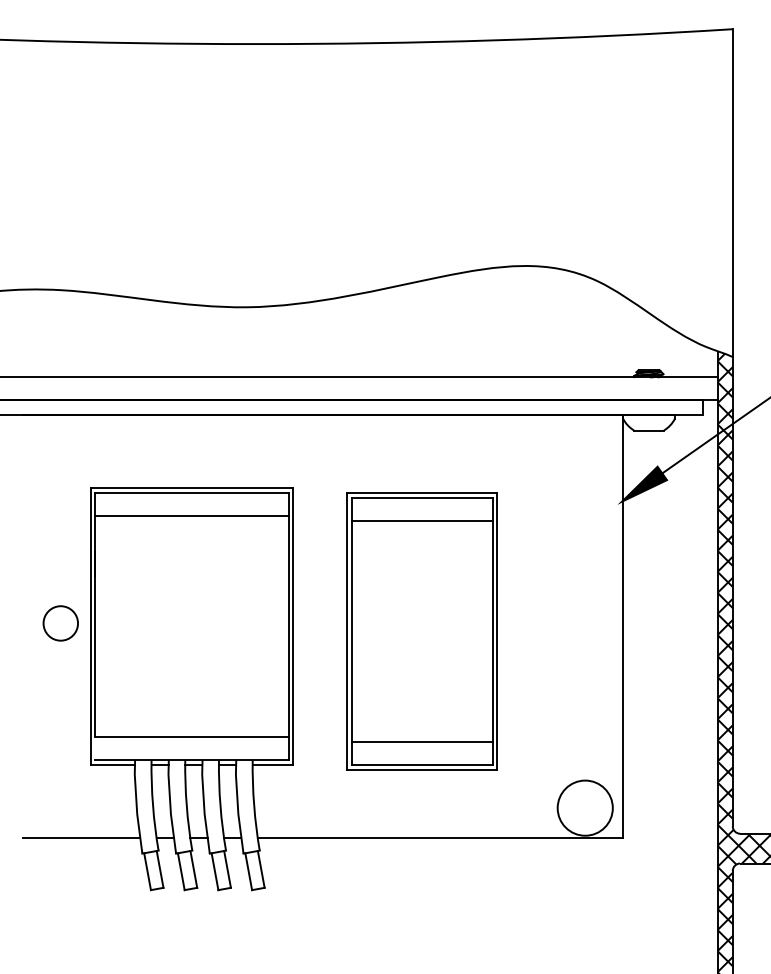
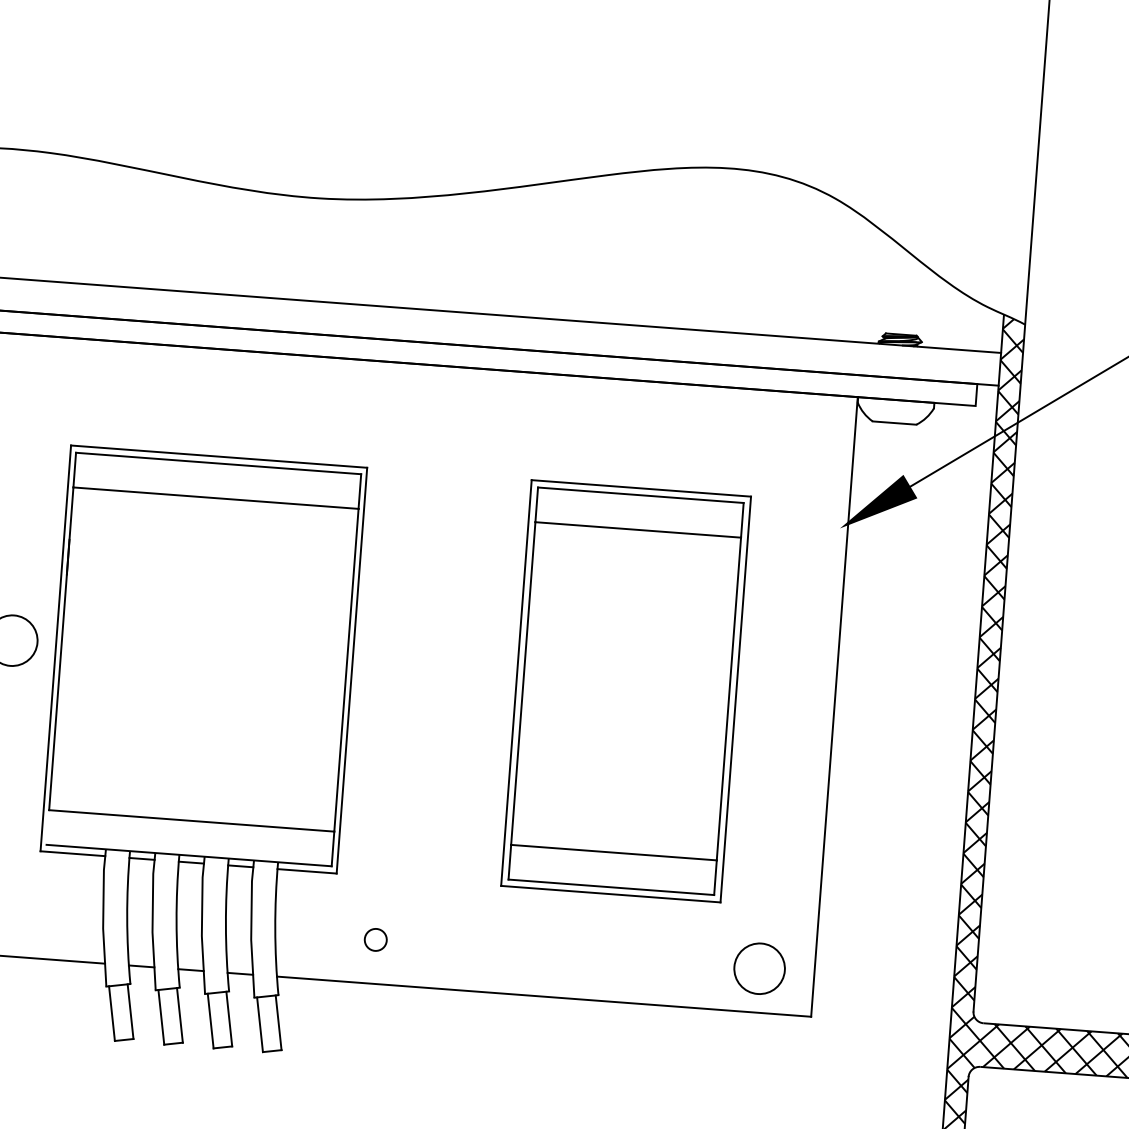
part: (421, 631) -> (624, 691), moved
circle: (322, 807) -> (375, 938), added
circle: (585, 807) -> (760, 967), size x0.62

